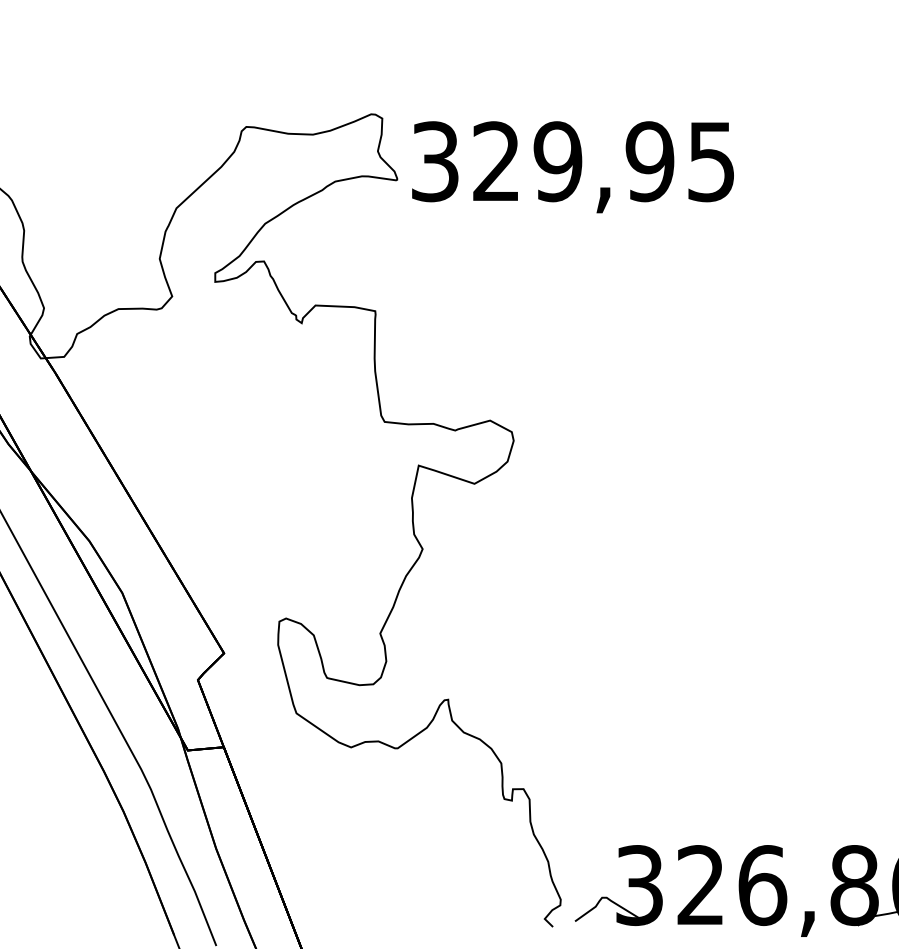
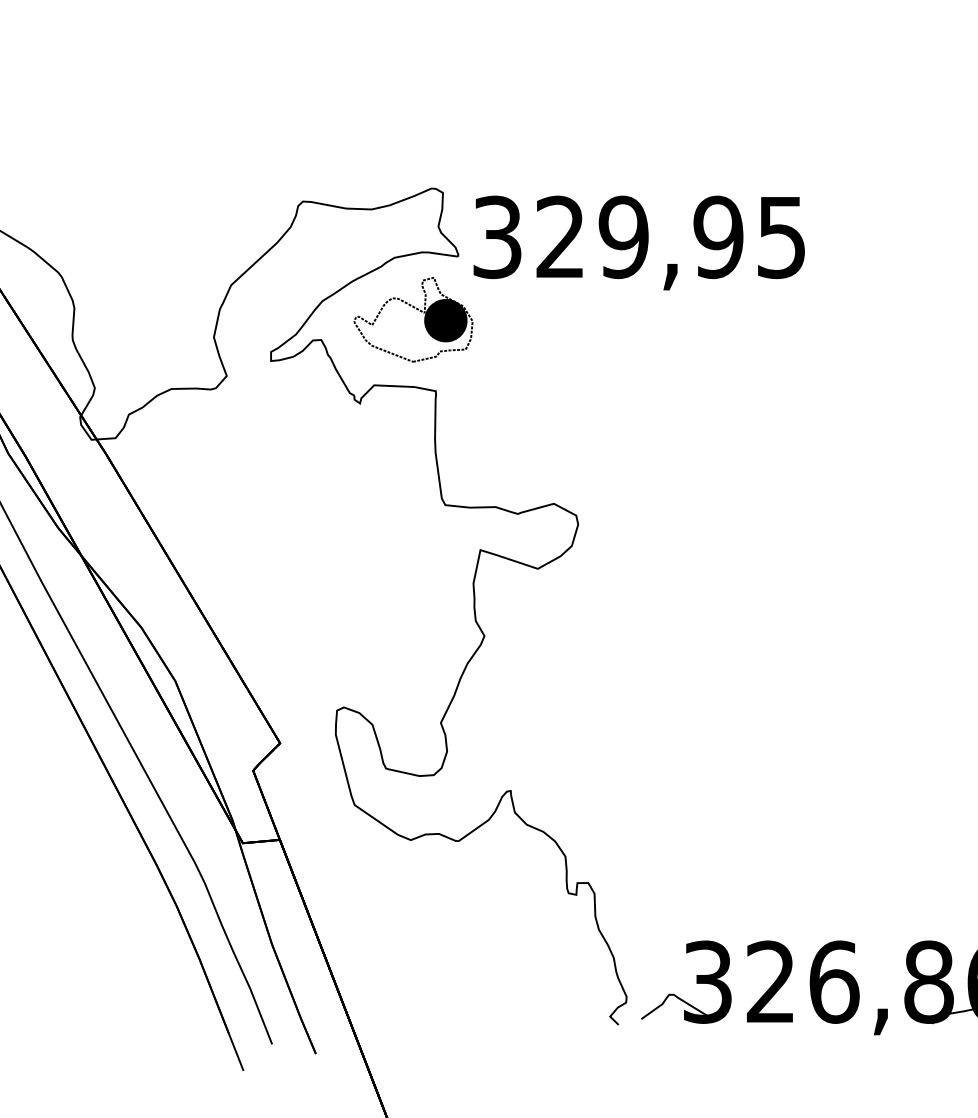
part: (357, 232) -> (417, 310), added

